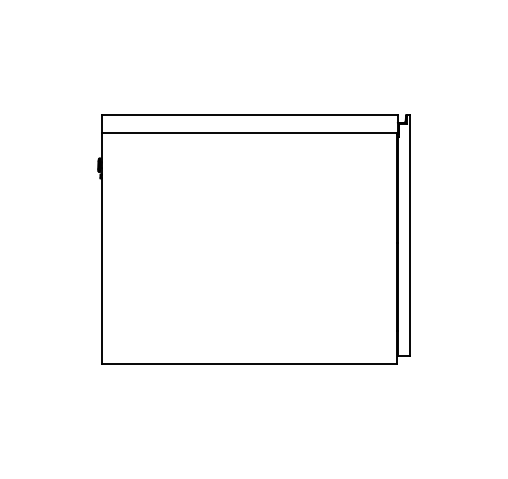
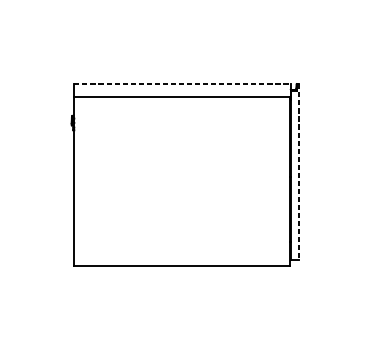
line: (249, 114) -> (182, 83), solid -> dashed
line: (409, 236) -> (299, 172), solid -> dashed

